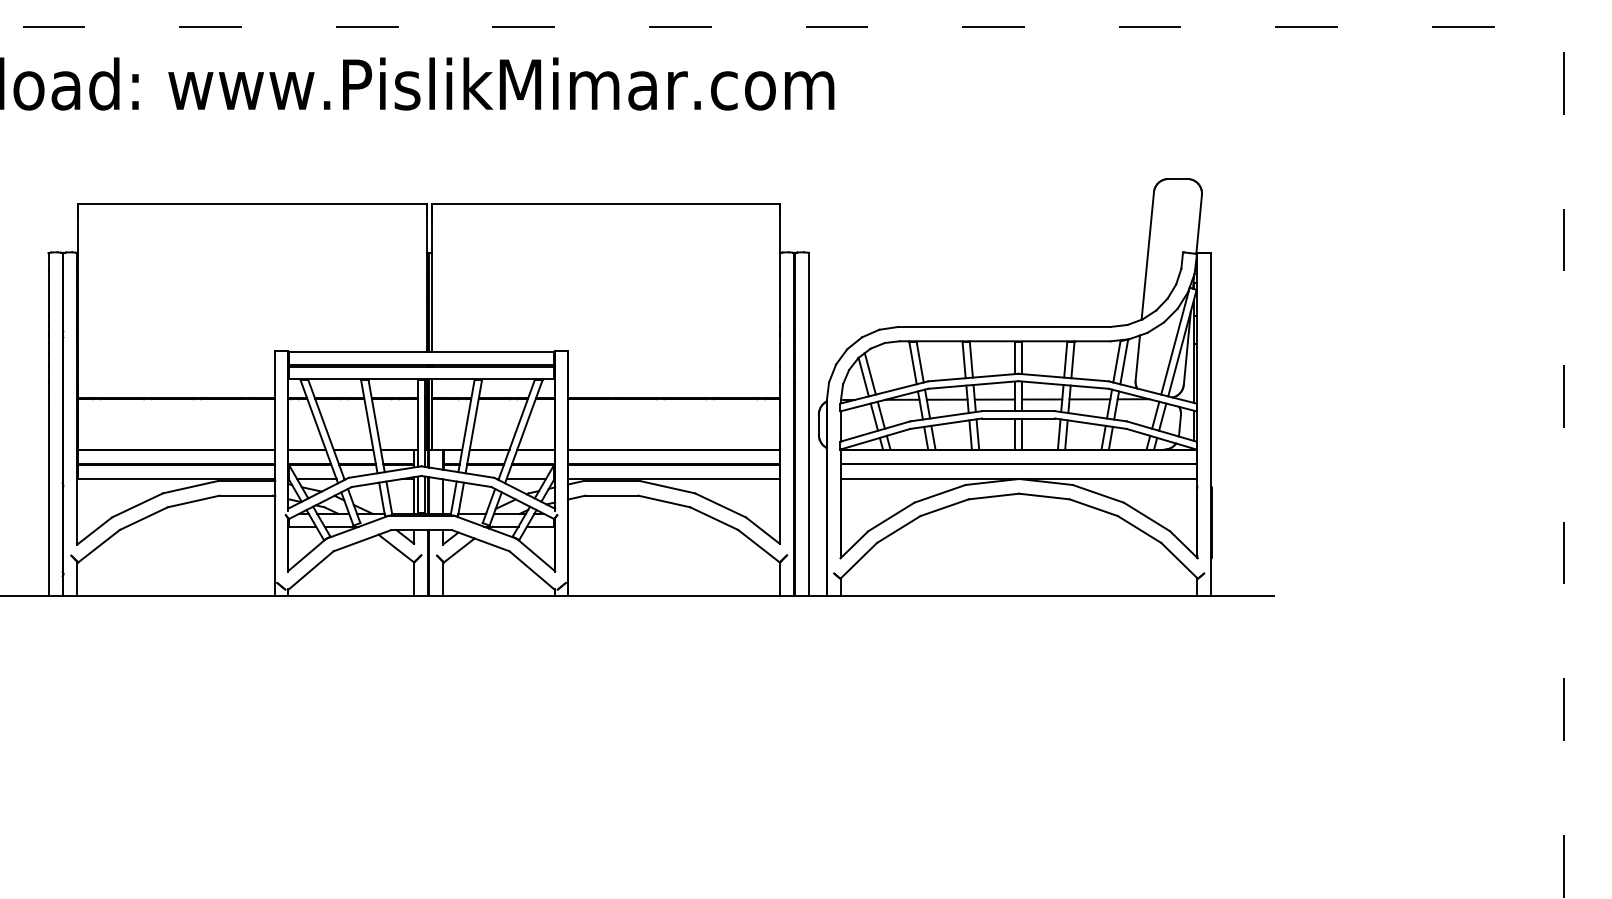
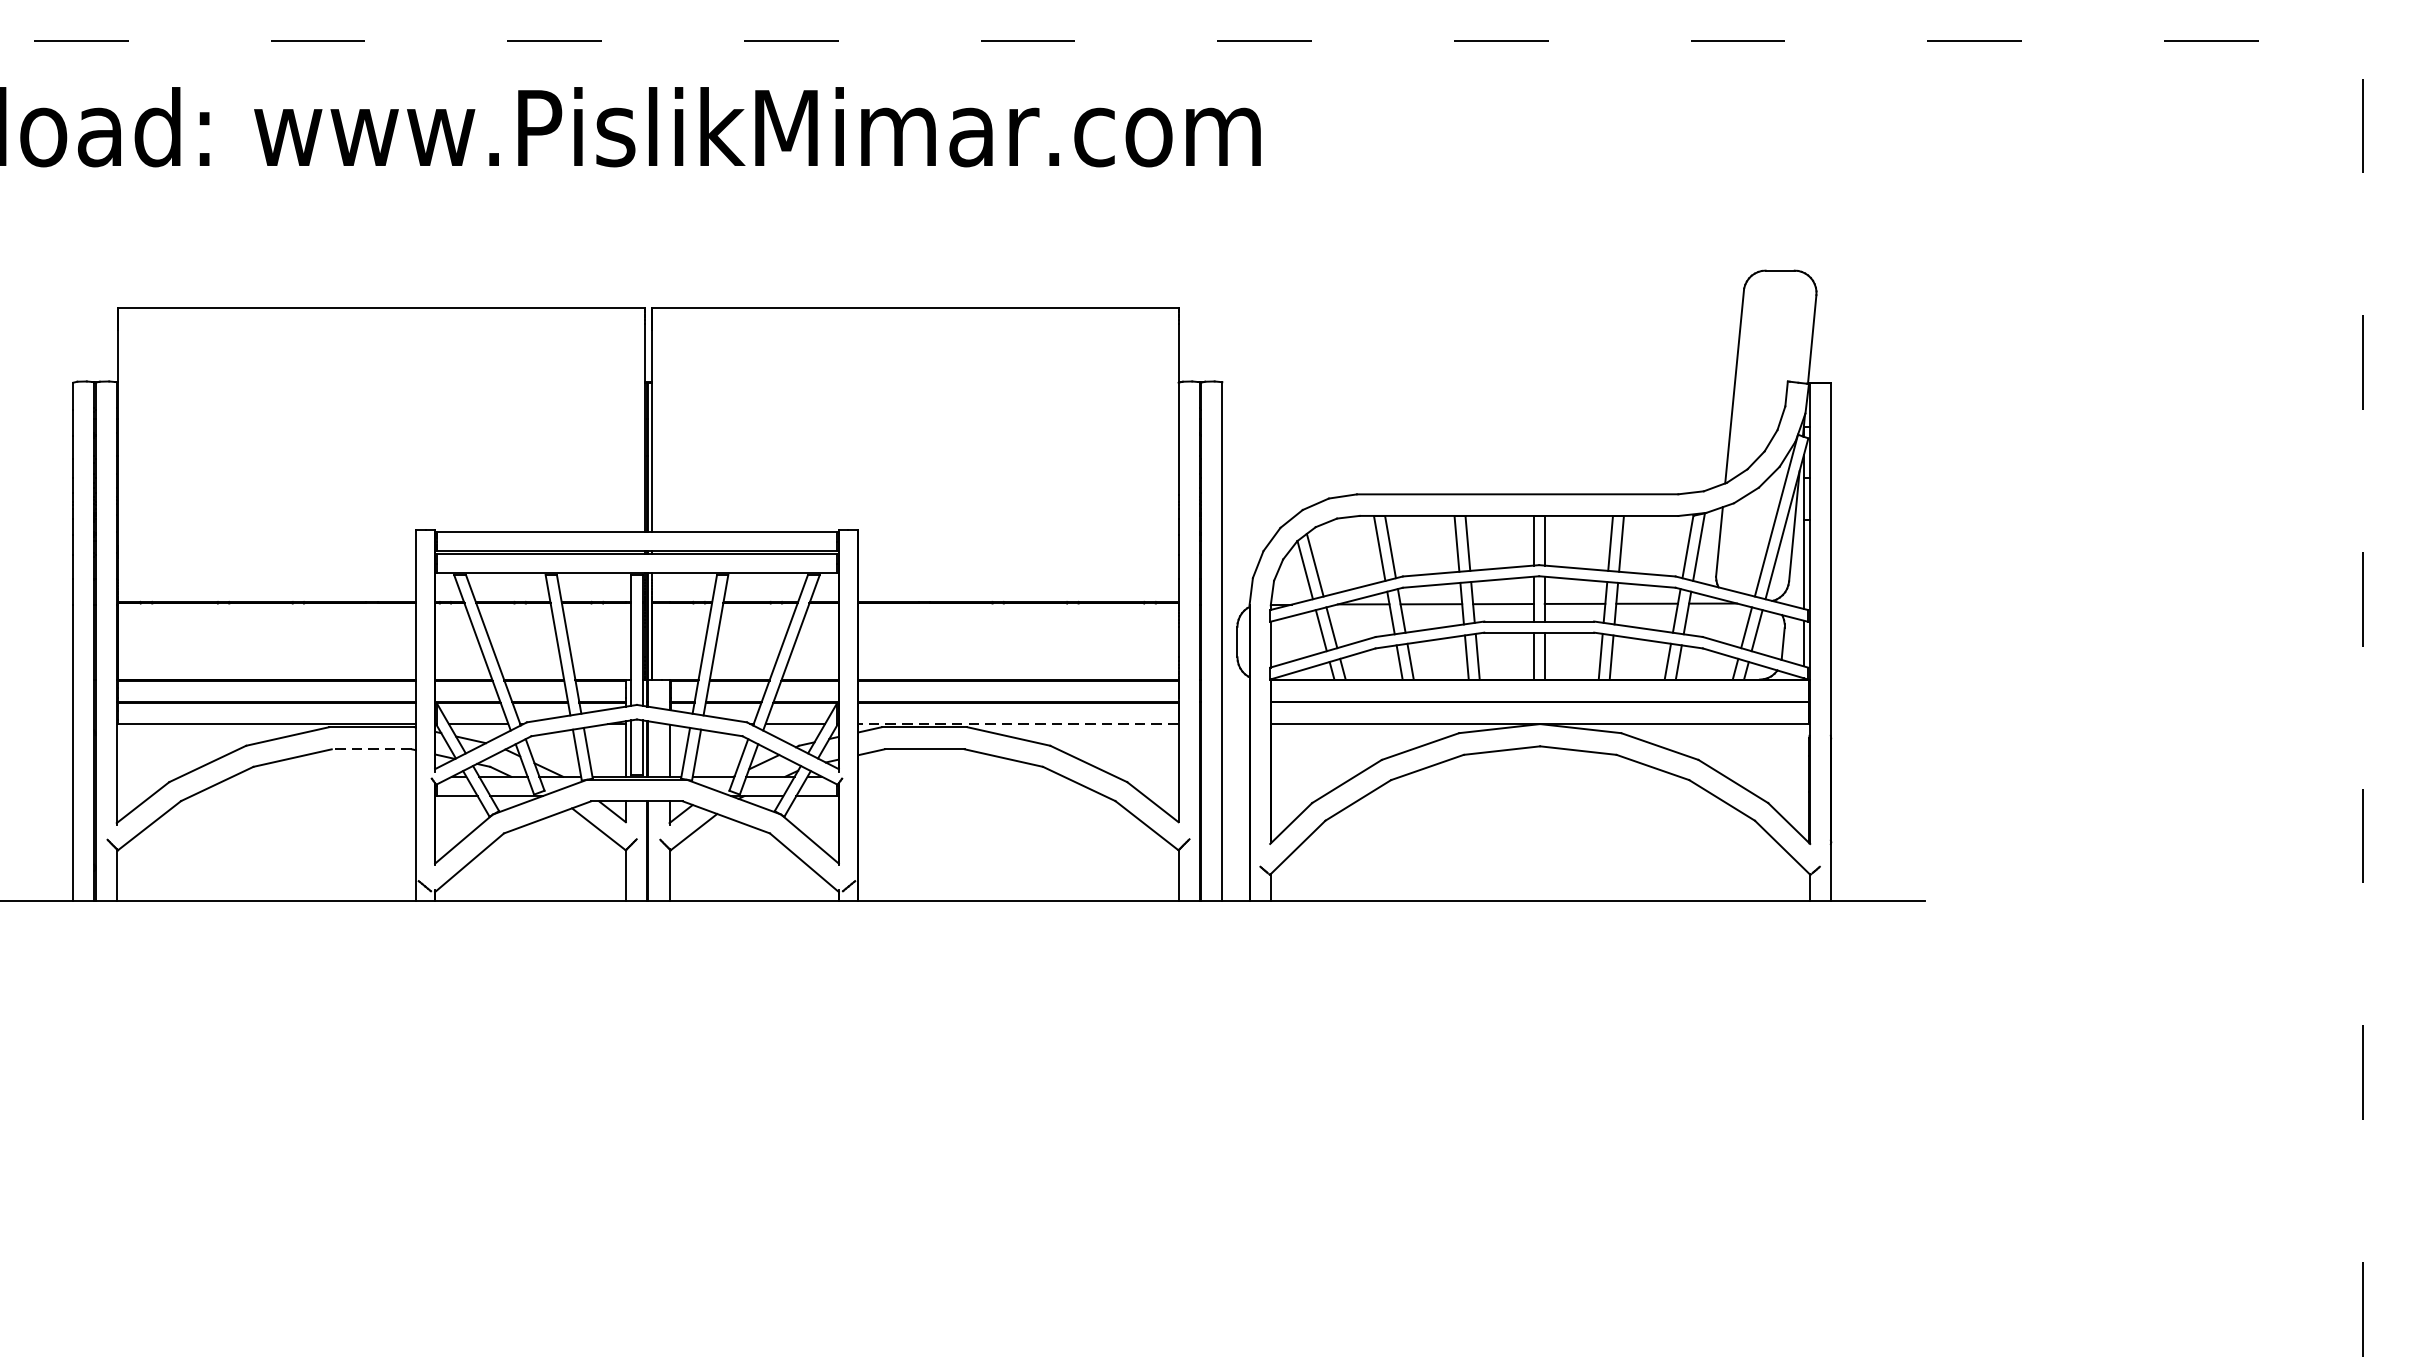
line: (673, 479) -> (1017, 724), solid -> dashed
line: (246, 495) -> (372, 749), solid -> dashed

